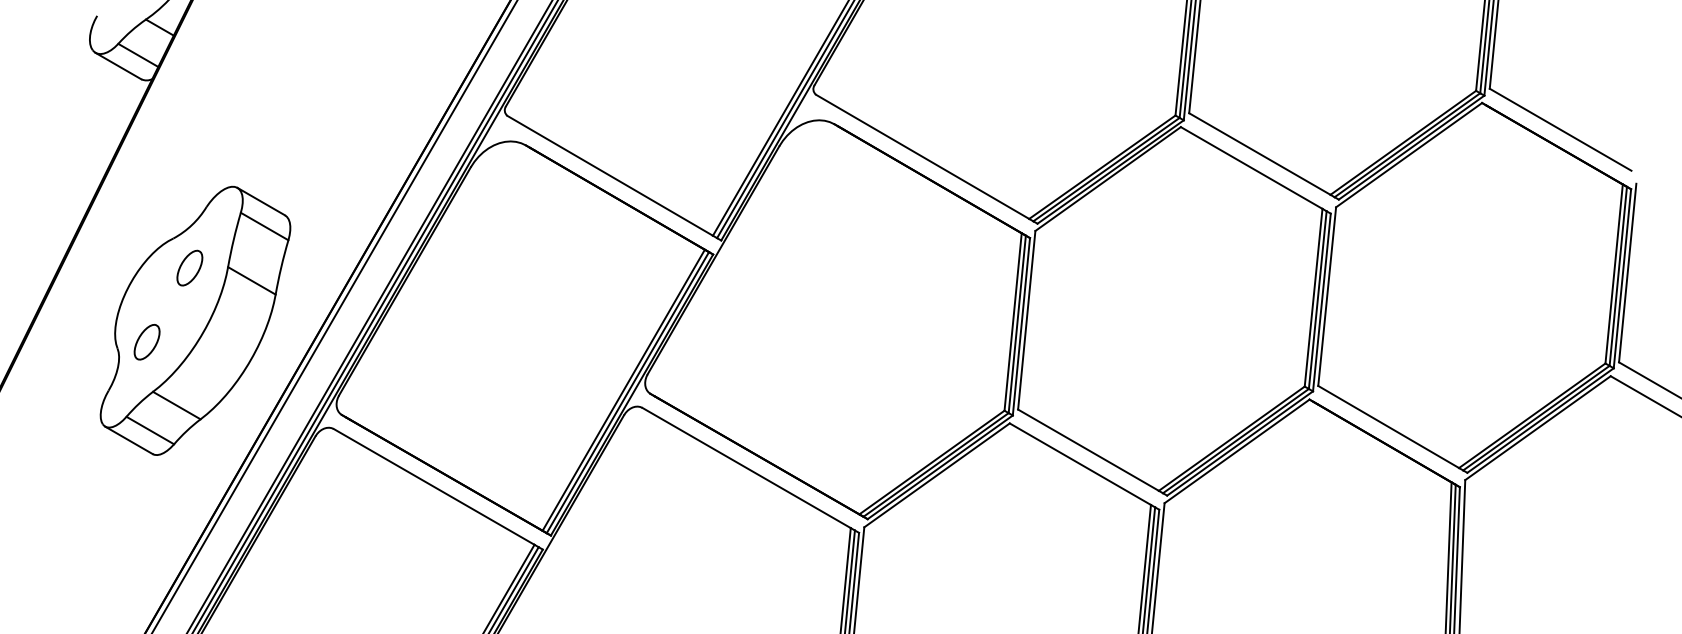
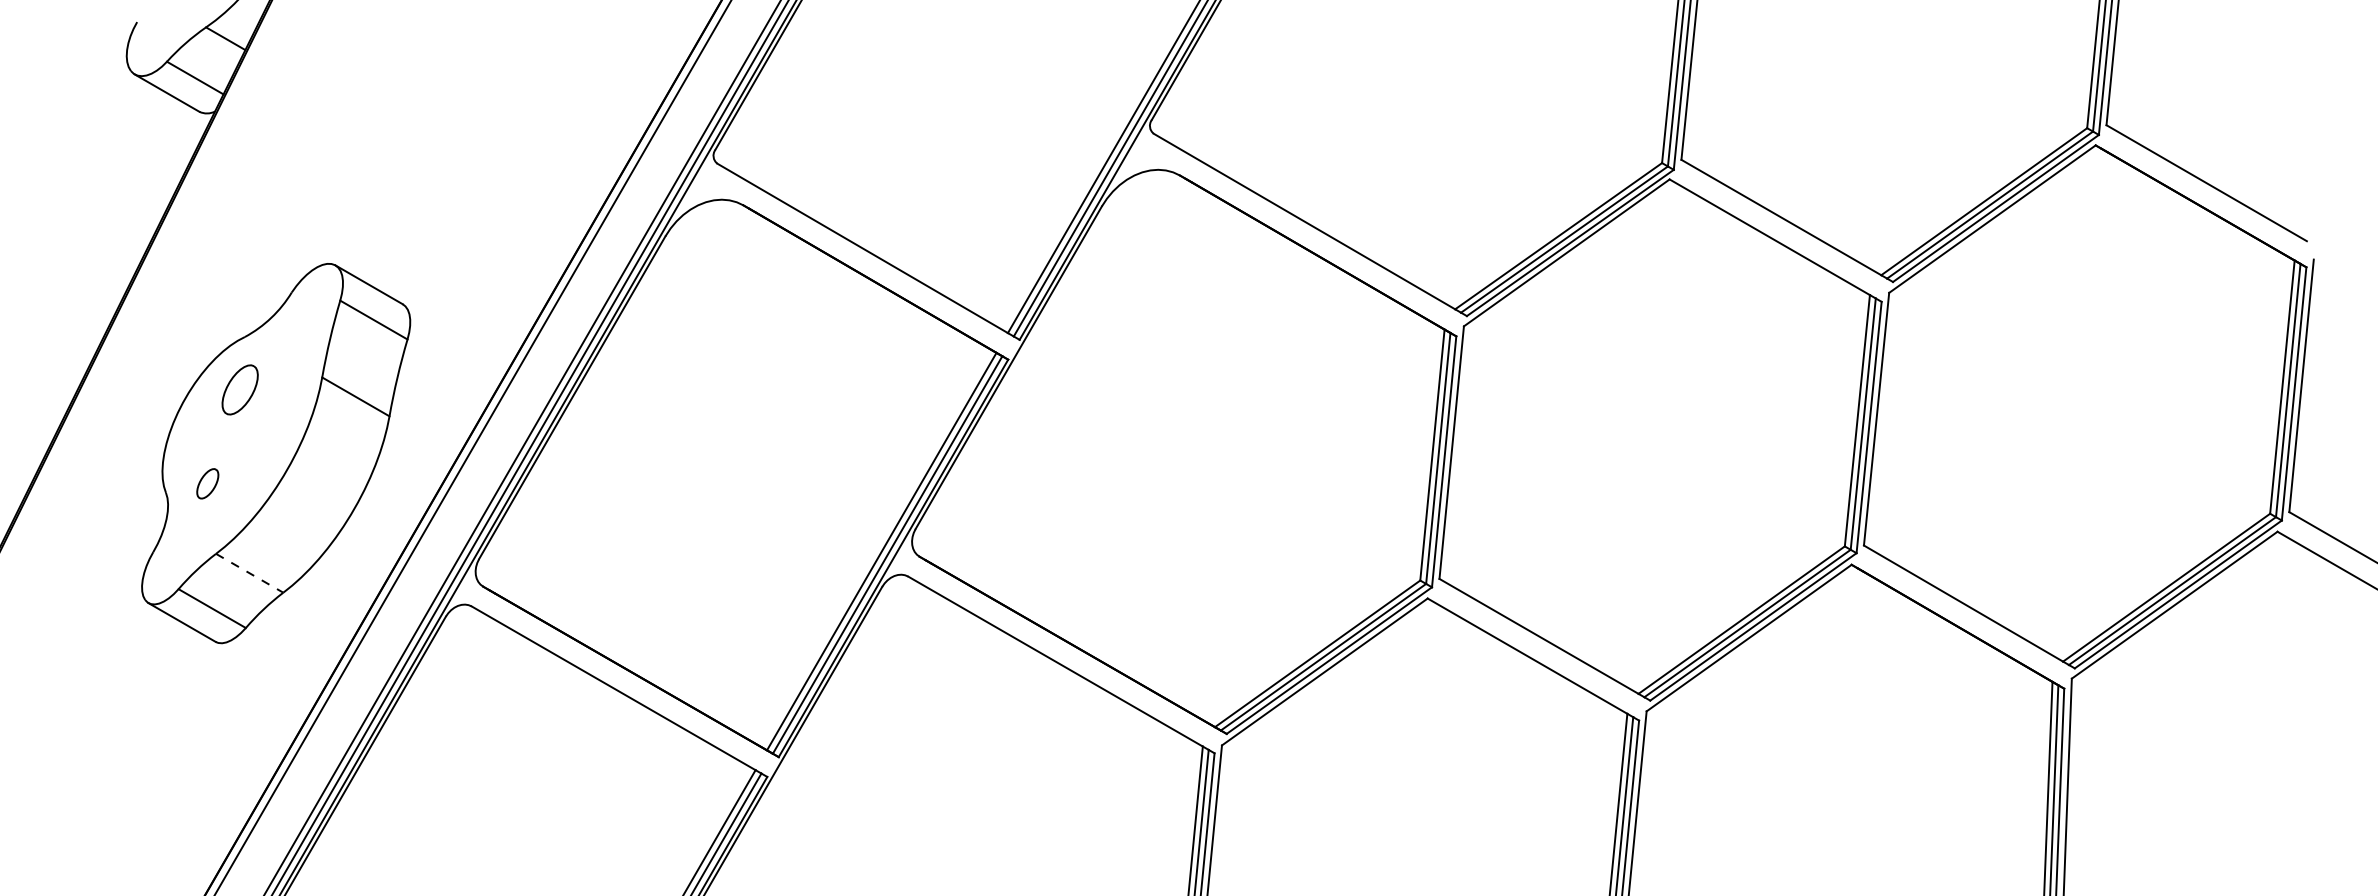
part: (189, 267) -> (239, 389), moved
part: (146, 342) -> (207, 483), size x0.6
line: (176, 405) -> (249, 573), solid -> dashed

